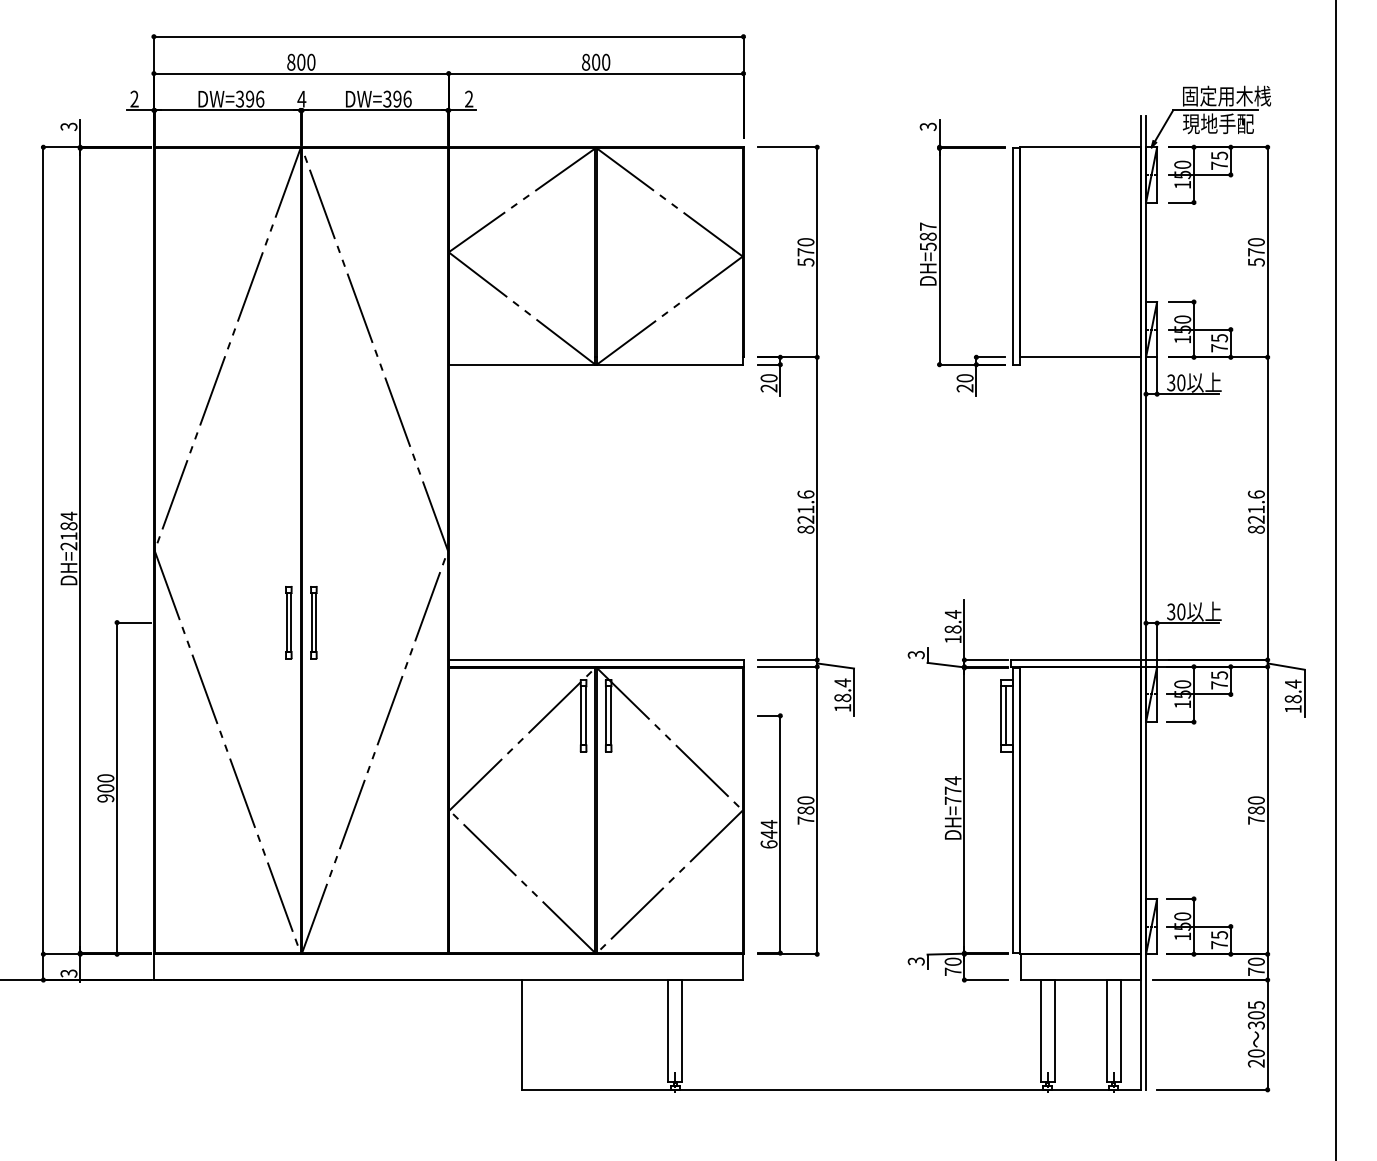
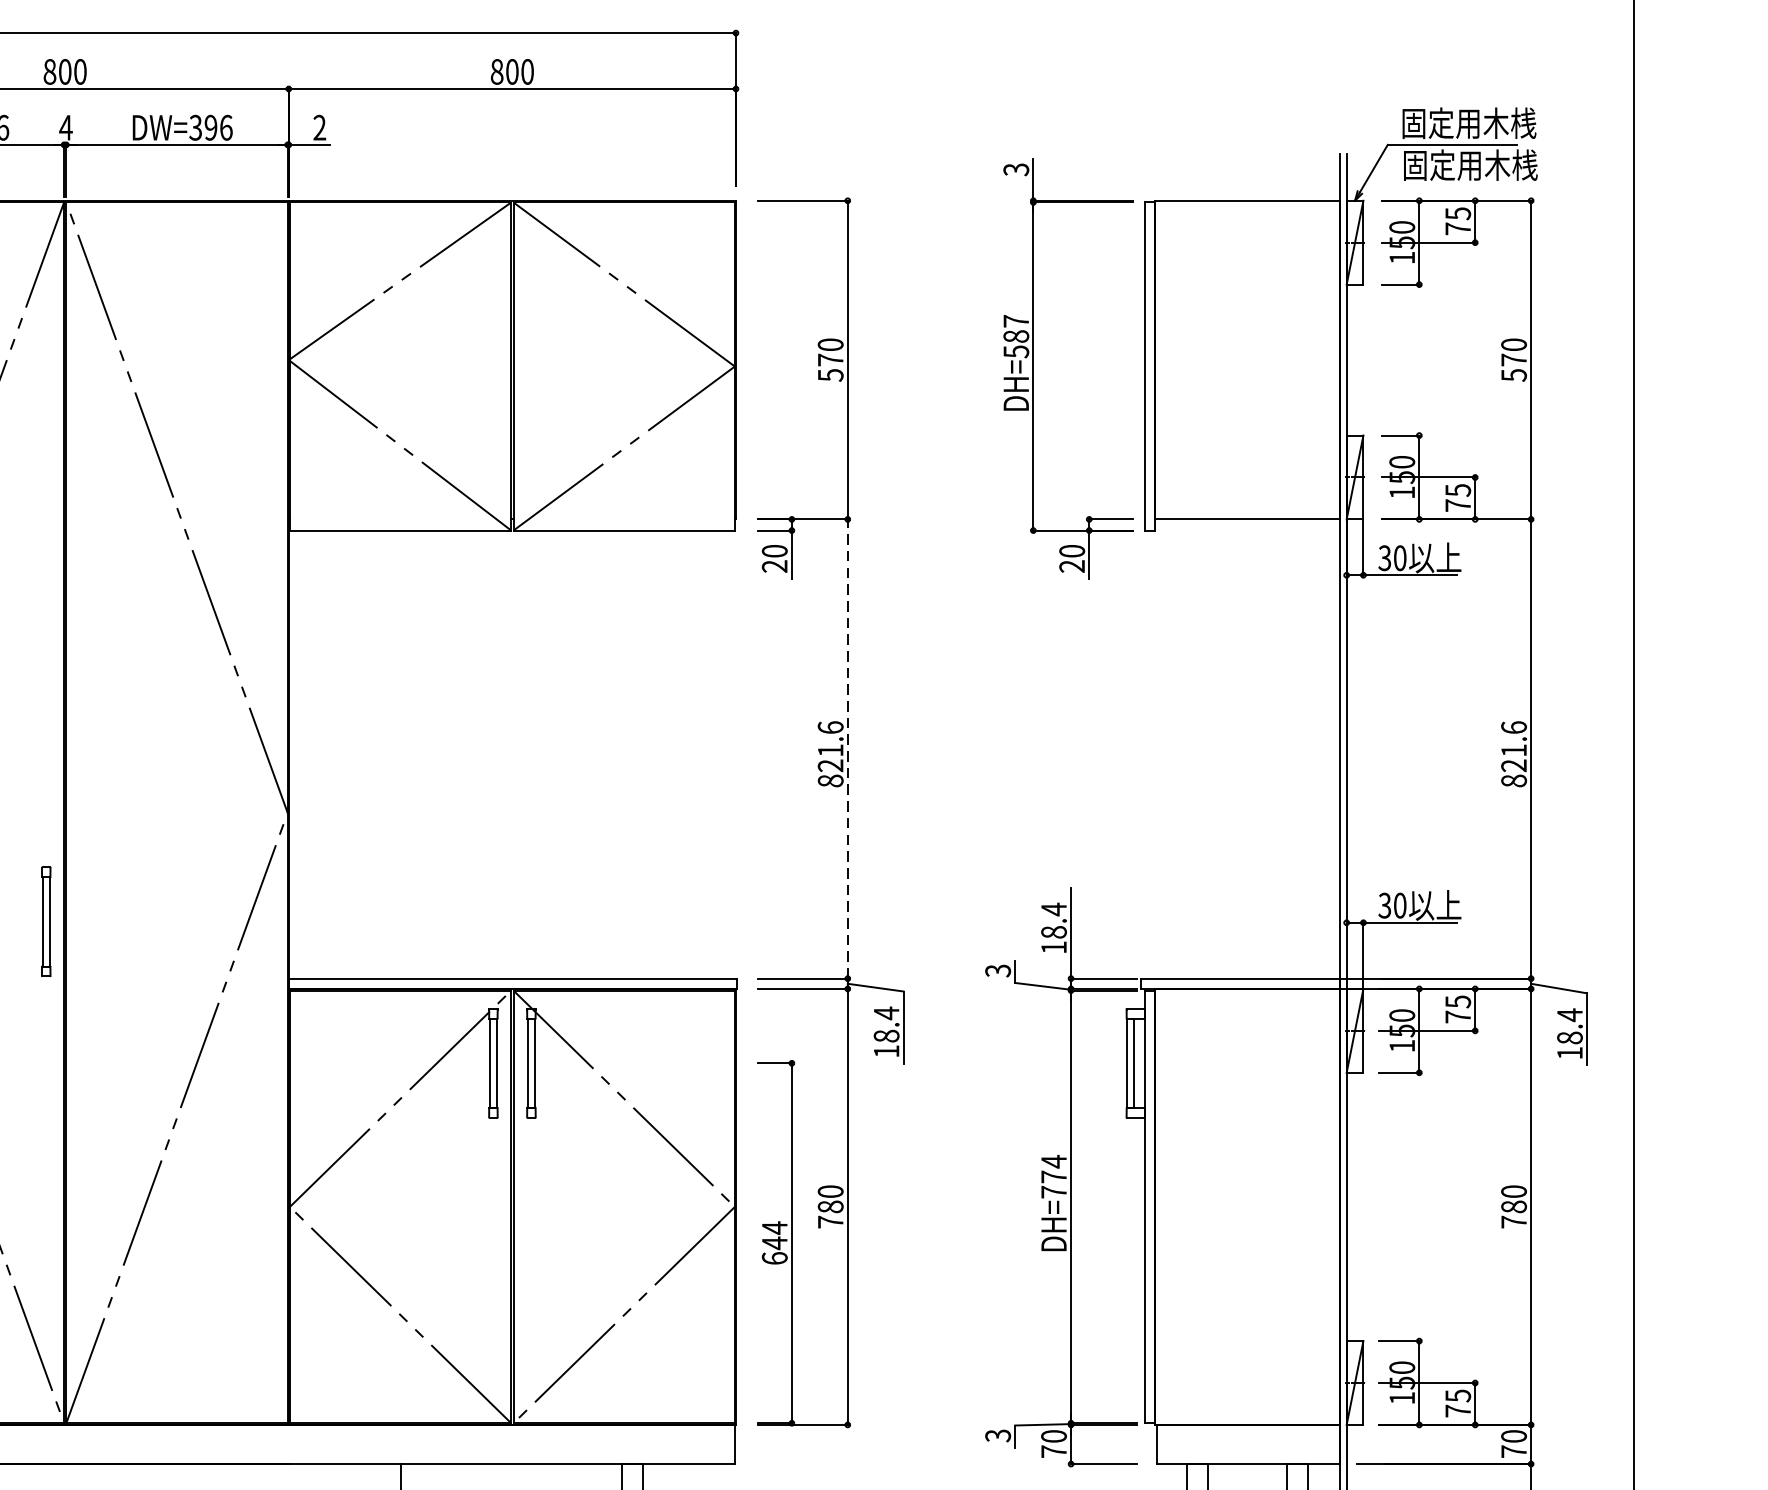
text: (1226, 123) -> (1468, 164), 現地手配 -> 固定用木桟
line: (817, 508) -> (848, 748), solid -> dashed
part: (313, 622) -> (83, 921), removed

